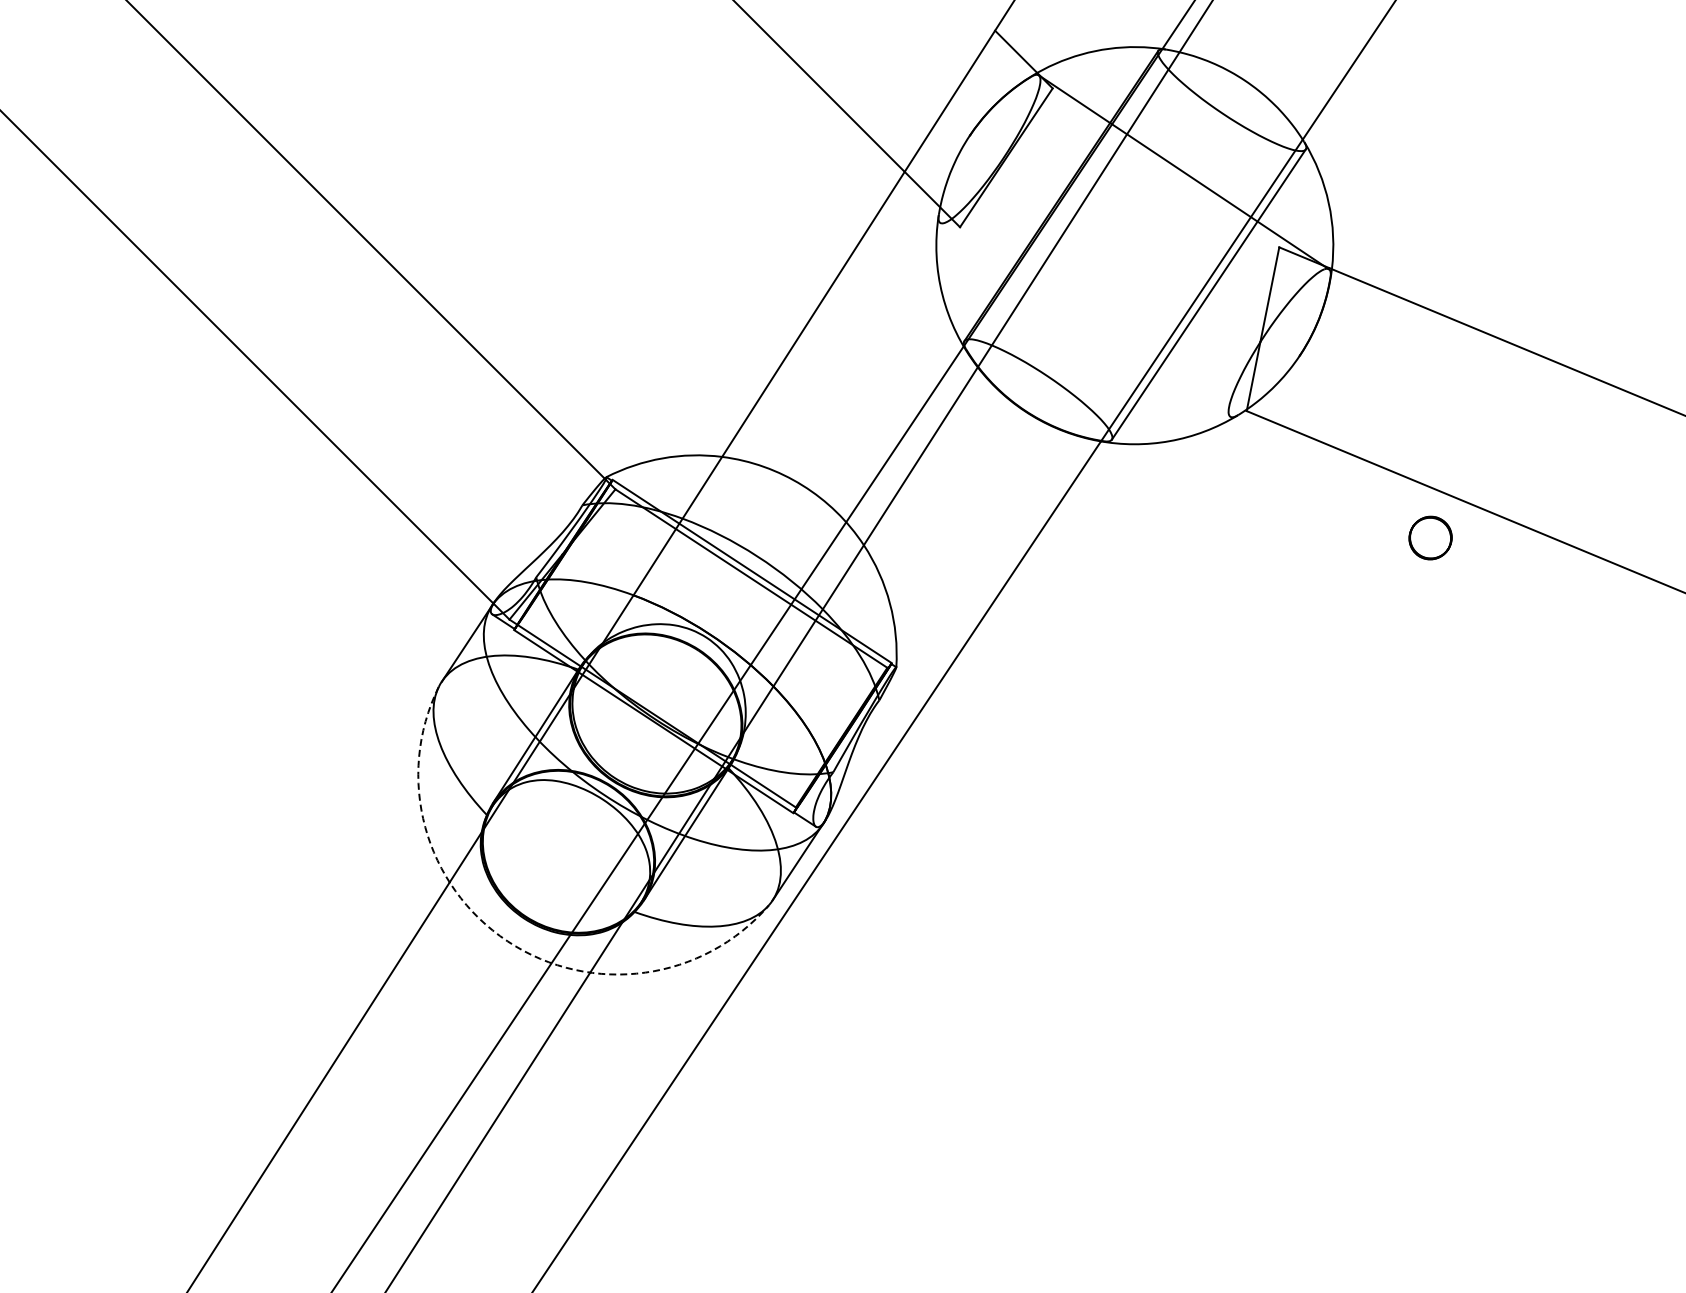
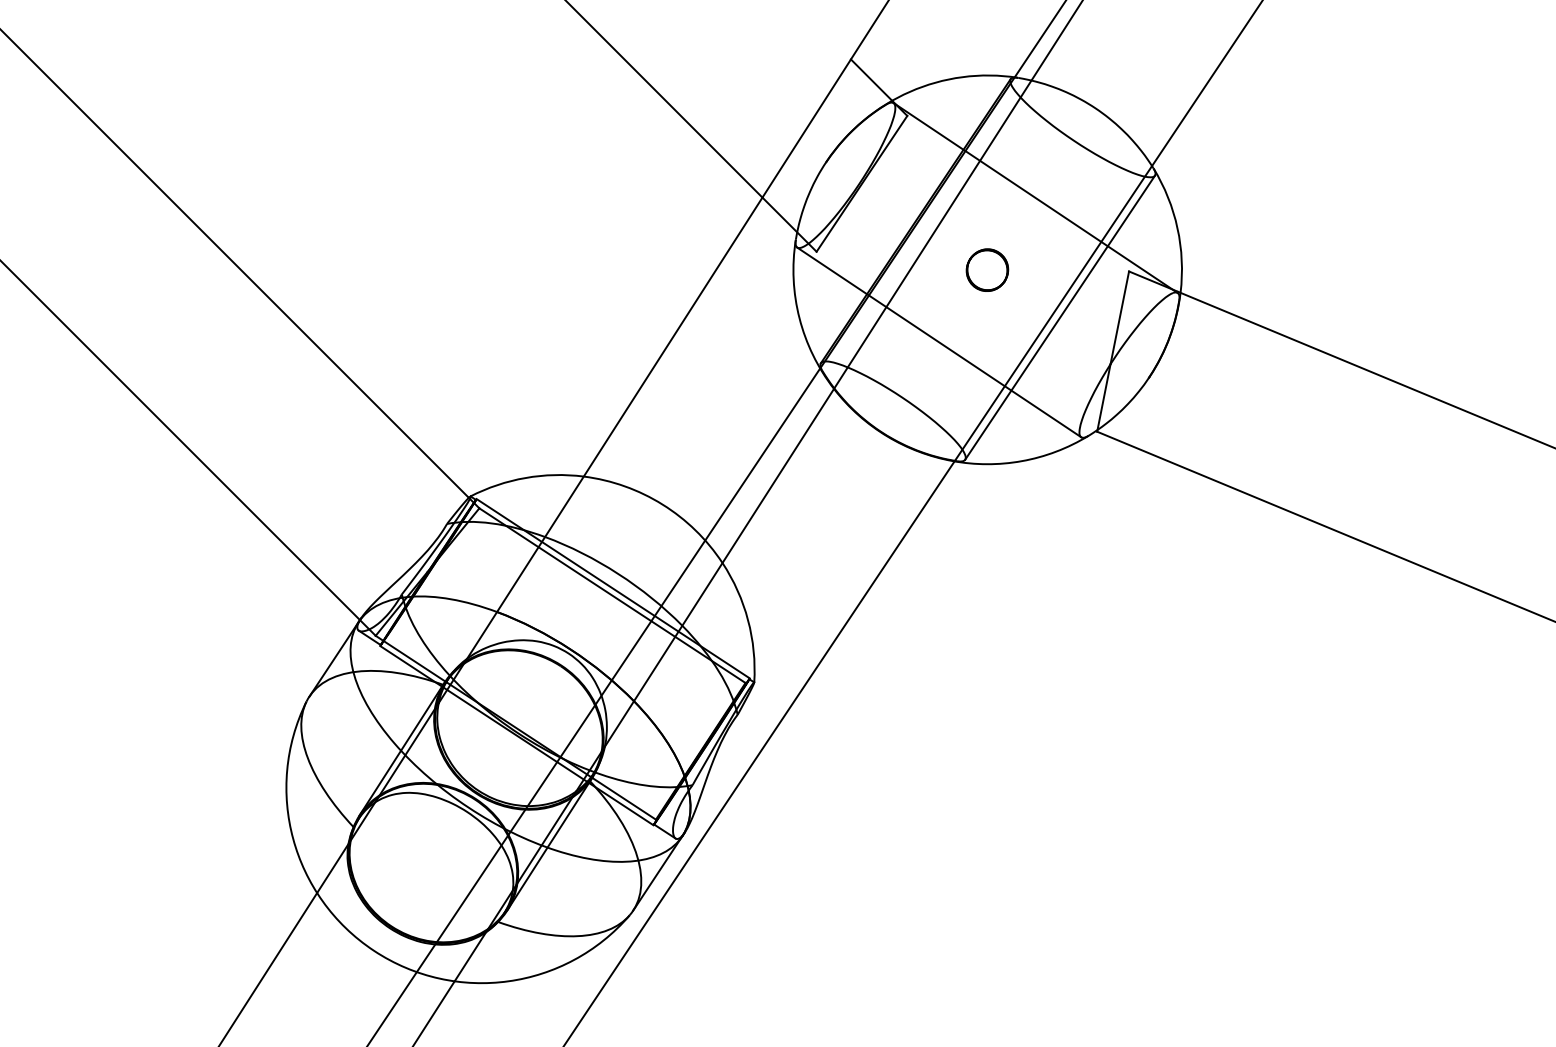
line: (1085, 319) -> (939, 342), added
part: (1430, 537) -> (987, 269), moved
arc: (507, 941) -> (373, 950), dashed -> solid

